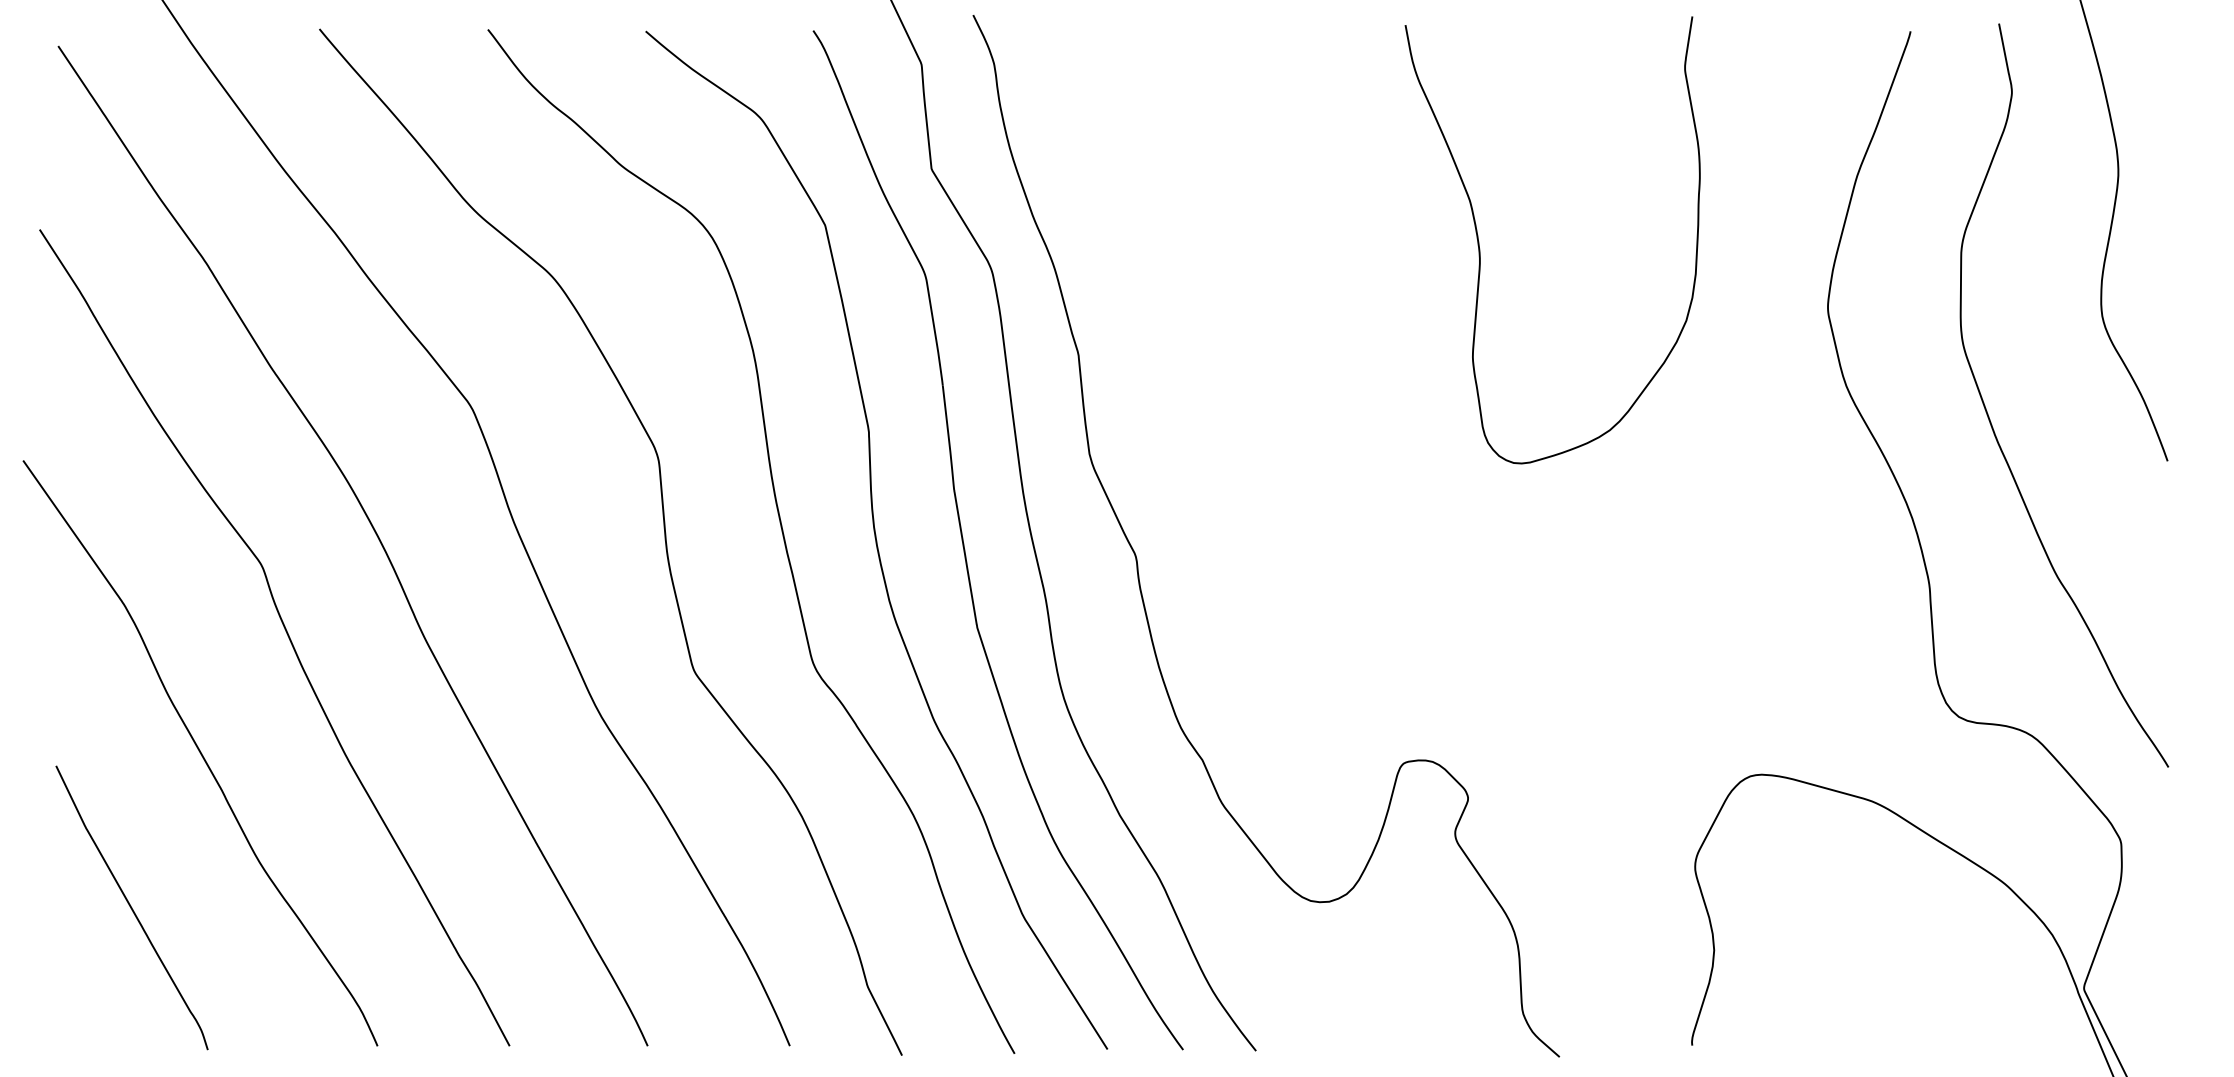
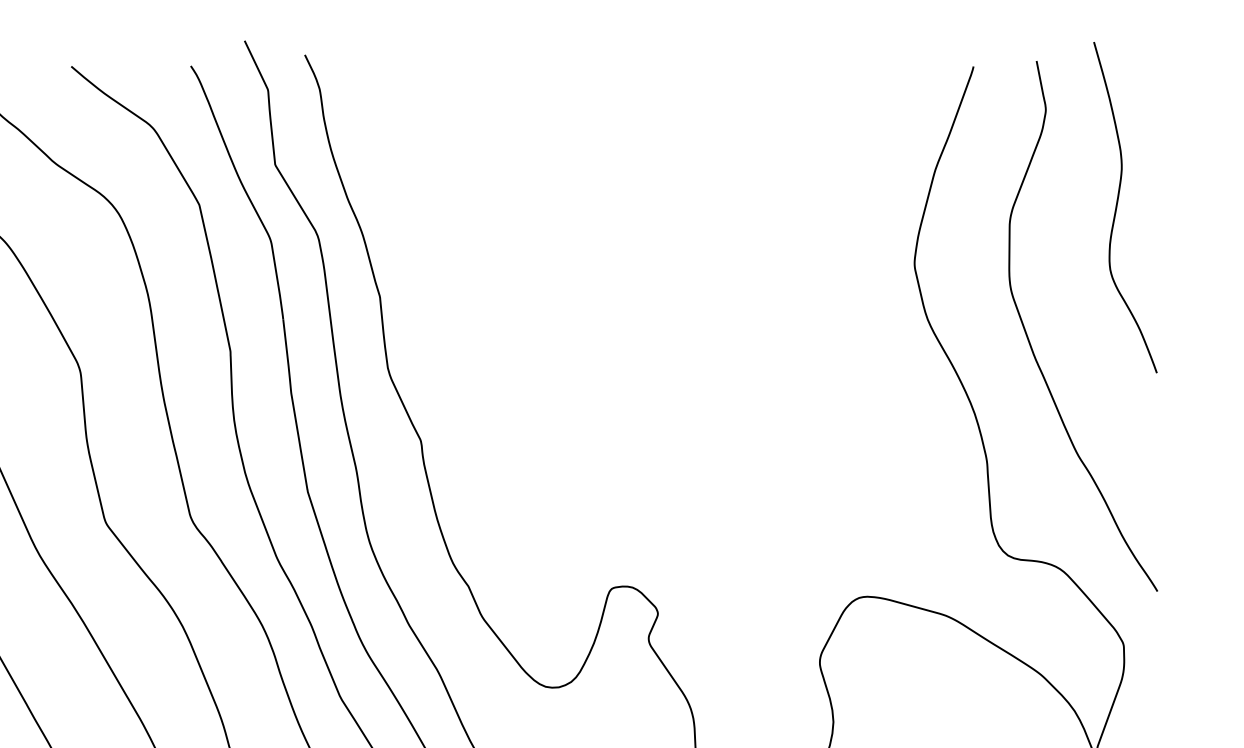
curve: (1480, 249) -> (666, 222), removed

